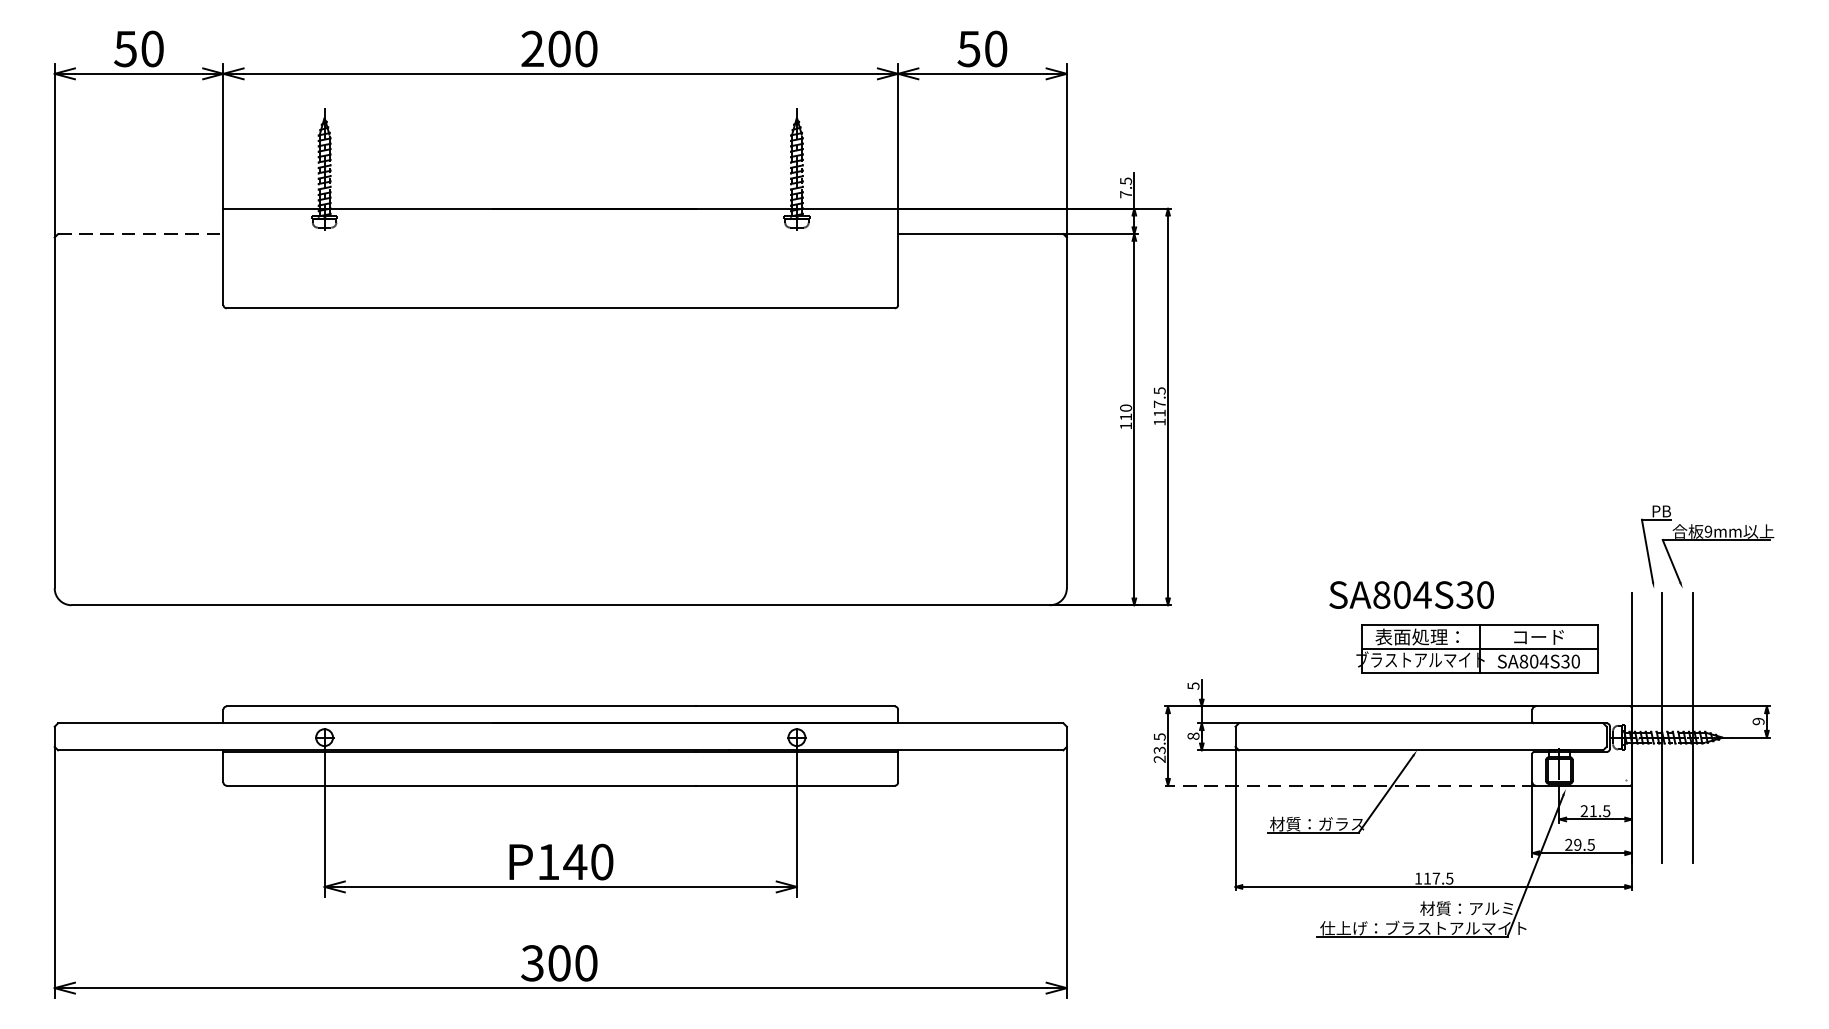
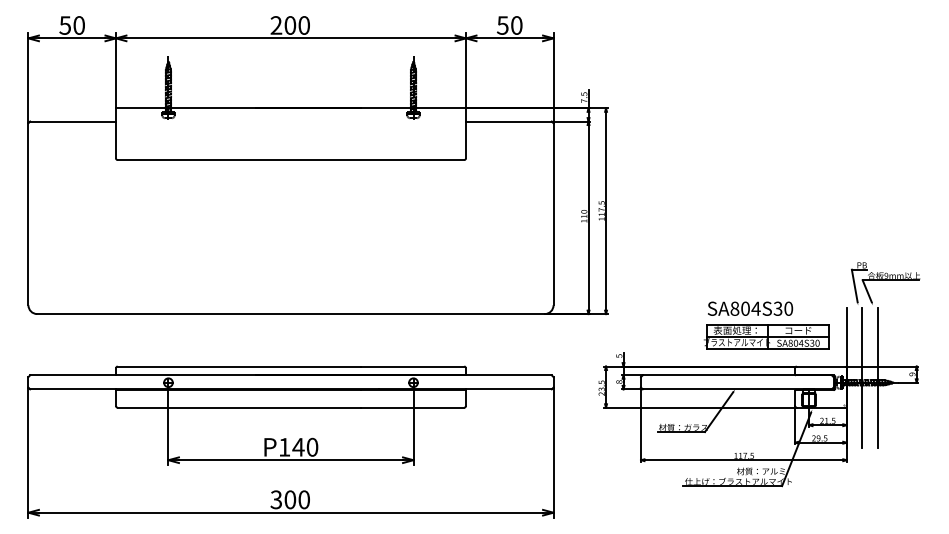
line: (141, 234) -> (73, 121), dashed -> solid
text: (1411, 594) -> (750, 308), moved
line: (1350, 785) -> (700, 407), dashed -> solid

